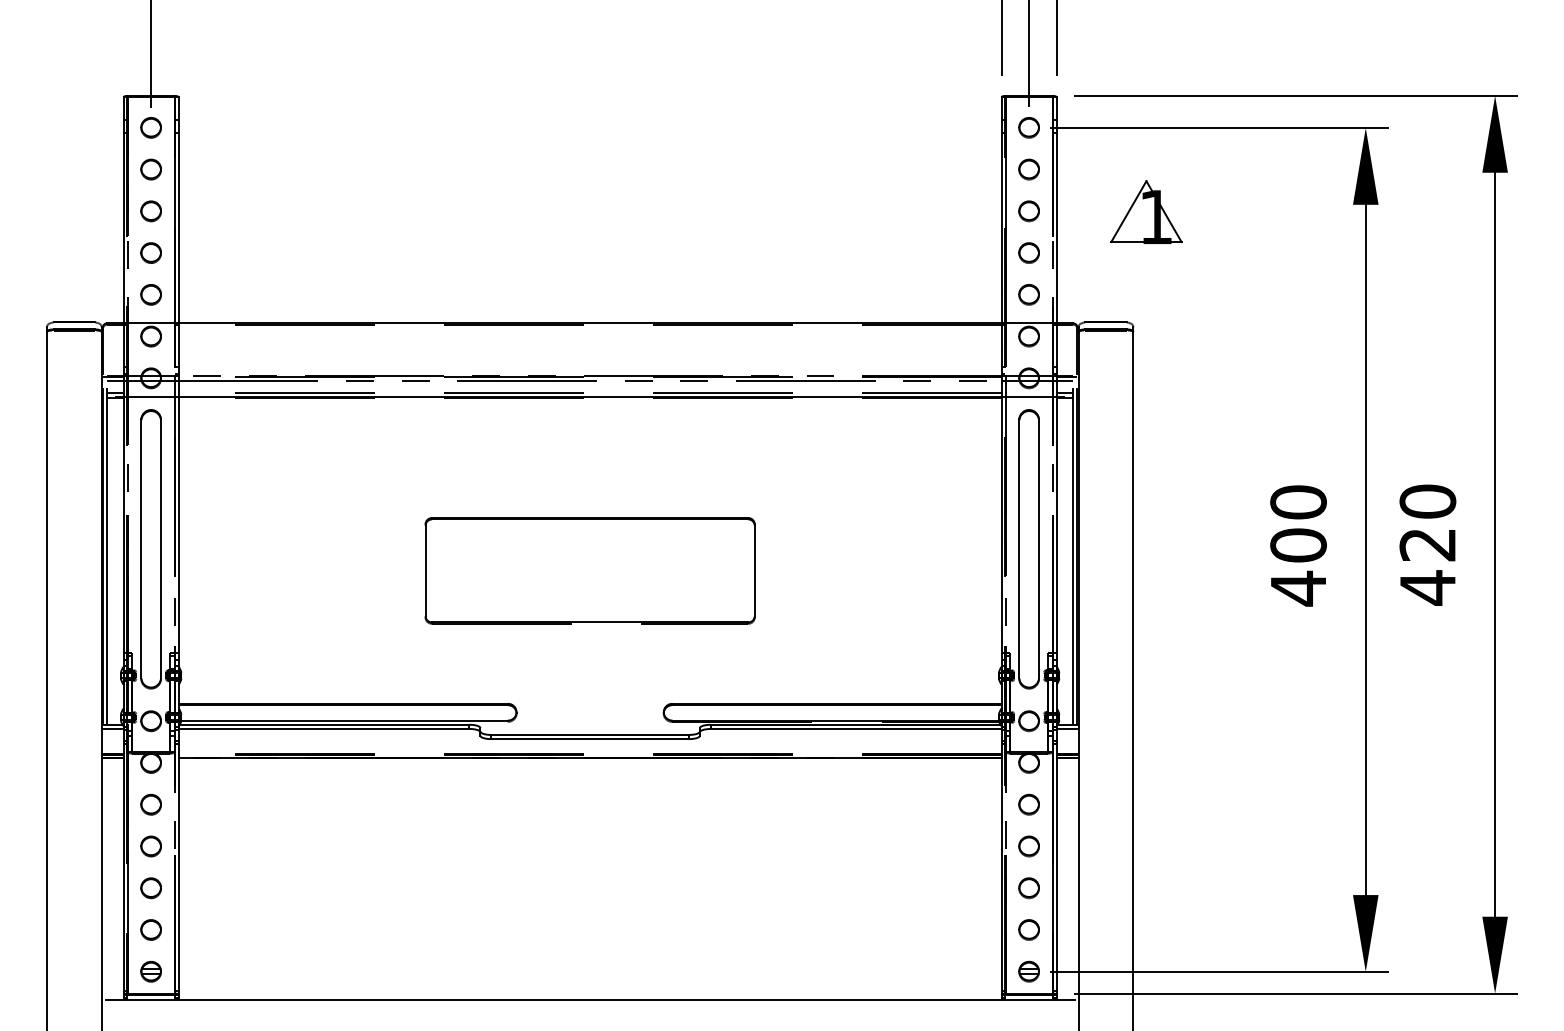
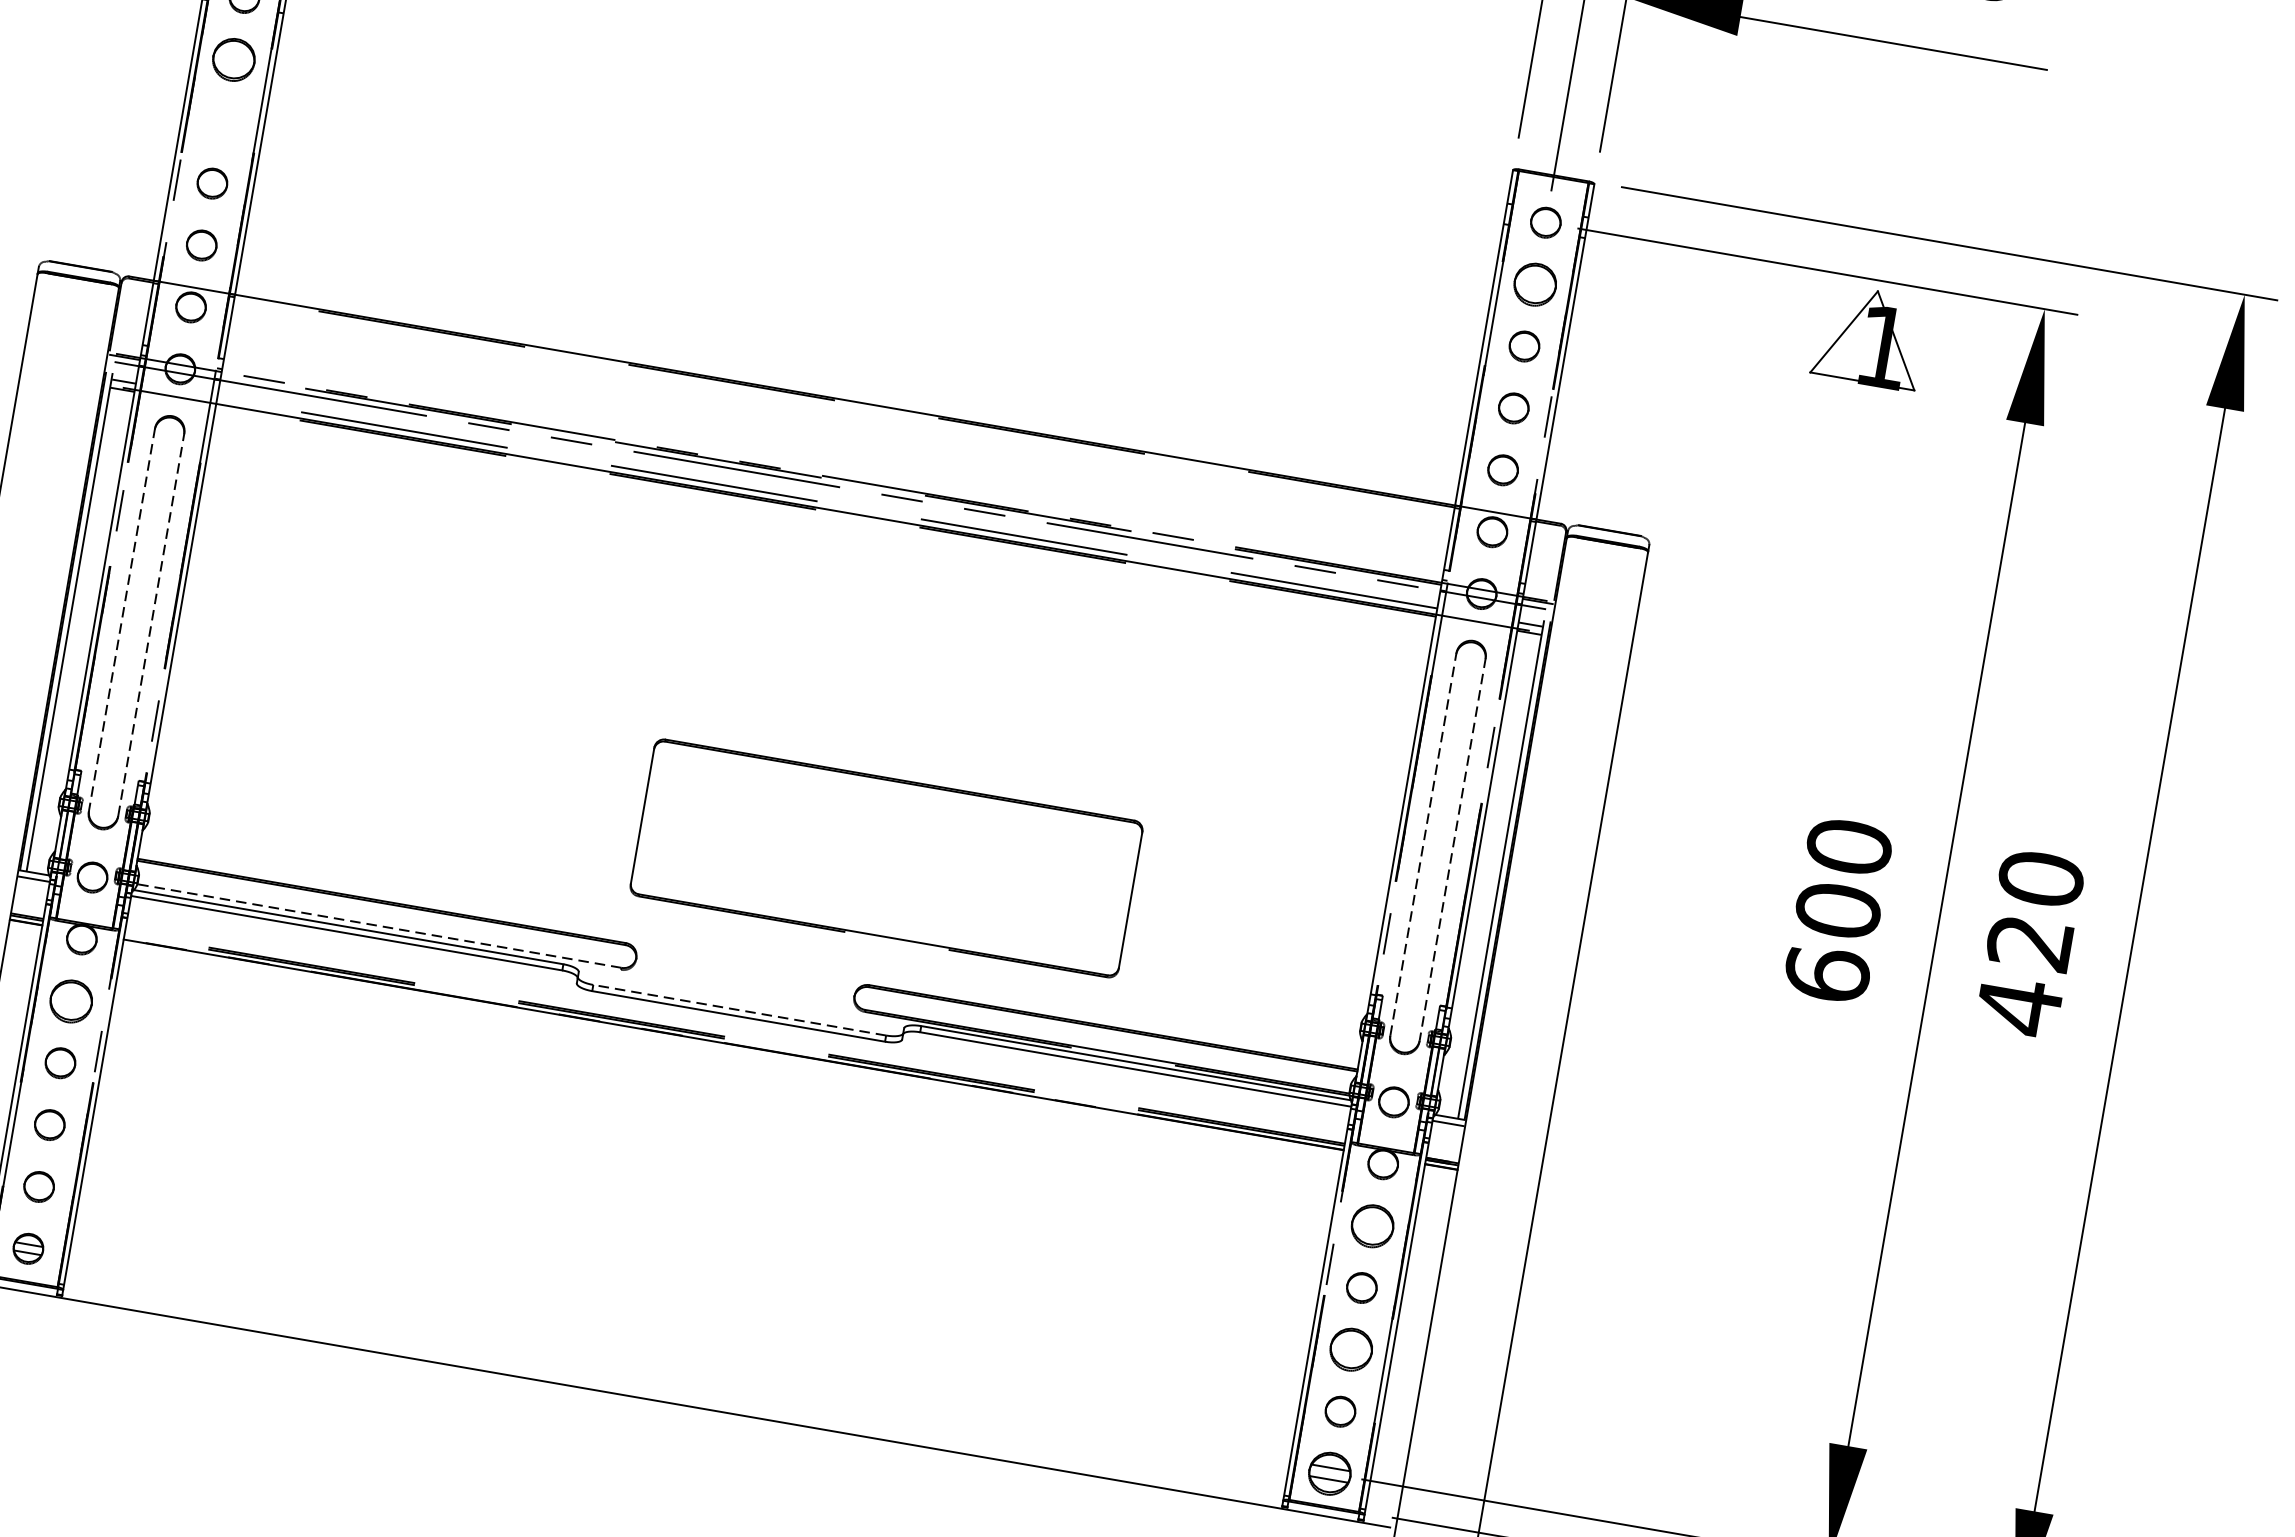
part: (150, 169) -> (232, 59), size x1.4
part: (1028, 169) -> (1534, 284), size x1.4
part: (150, 211) -> (222, 121), removed
part: (1146, 211) -> (1870, 336), moved
line: (161, 548) -> (152, 624), solid -> dashed
line: (1019, 548) -> (1423, 843), solid -> dashed
line: (141, 549) -> (122, 620), solid -> dashed
line: (1039, 549) -> (1453, 850), solid -> dashed
part: (589, 570) -> (885, 857), moved
text: (1298, 588) -> (1827, 974), 400 -> 600
line: (344, 720) -> (379, 925), solid -> dashed
line: (590, 734) -> (740, 1009), solid -> dashed
part: (150, 804) -> (70, 1000), size x1.4
part: (1028, 804) -> (1371, 1225), size x1.4
part: (1028, 888) -> (1350, 1350), size x1.4
part: (1028, 971) -> (1328, 1473), size x1.4

